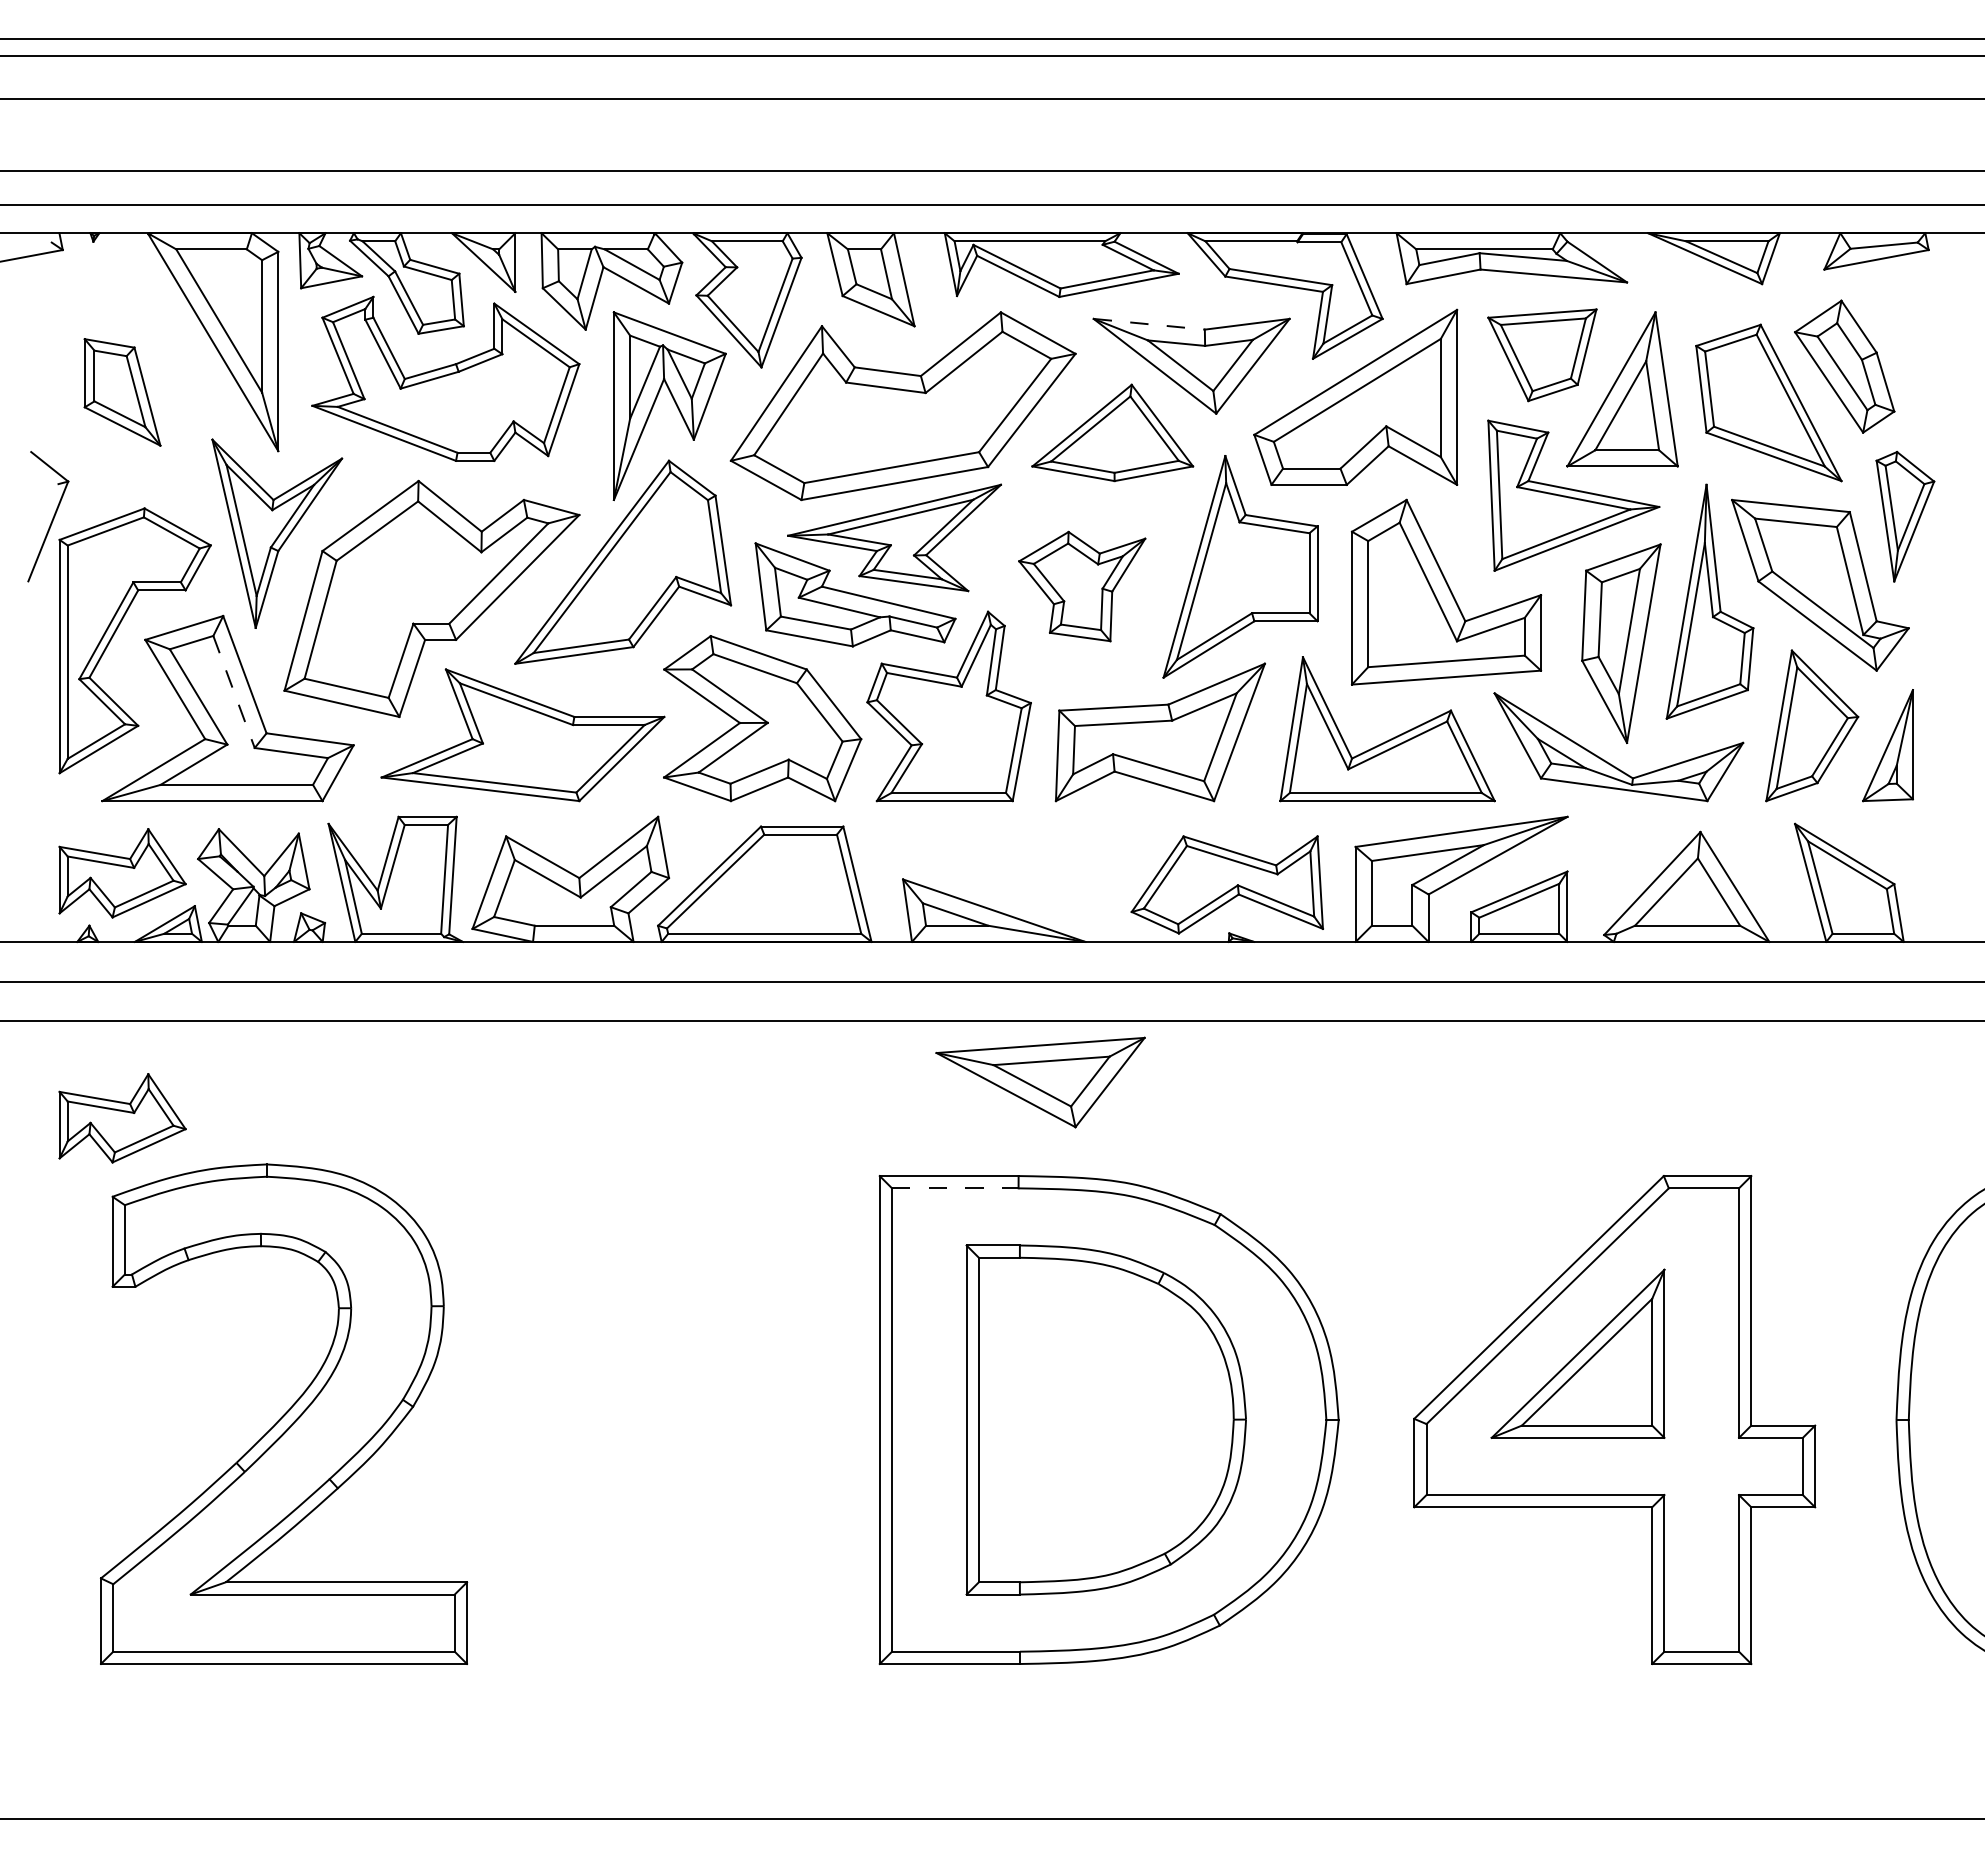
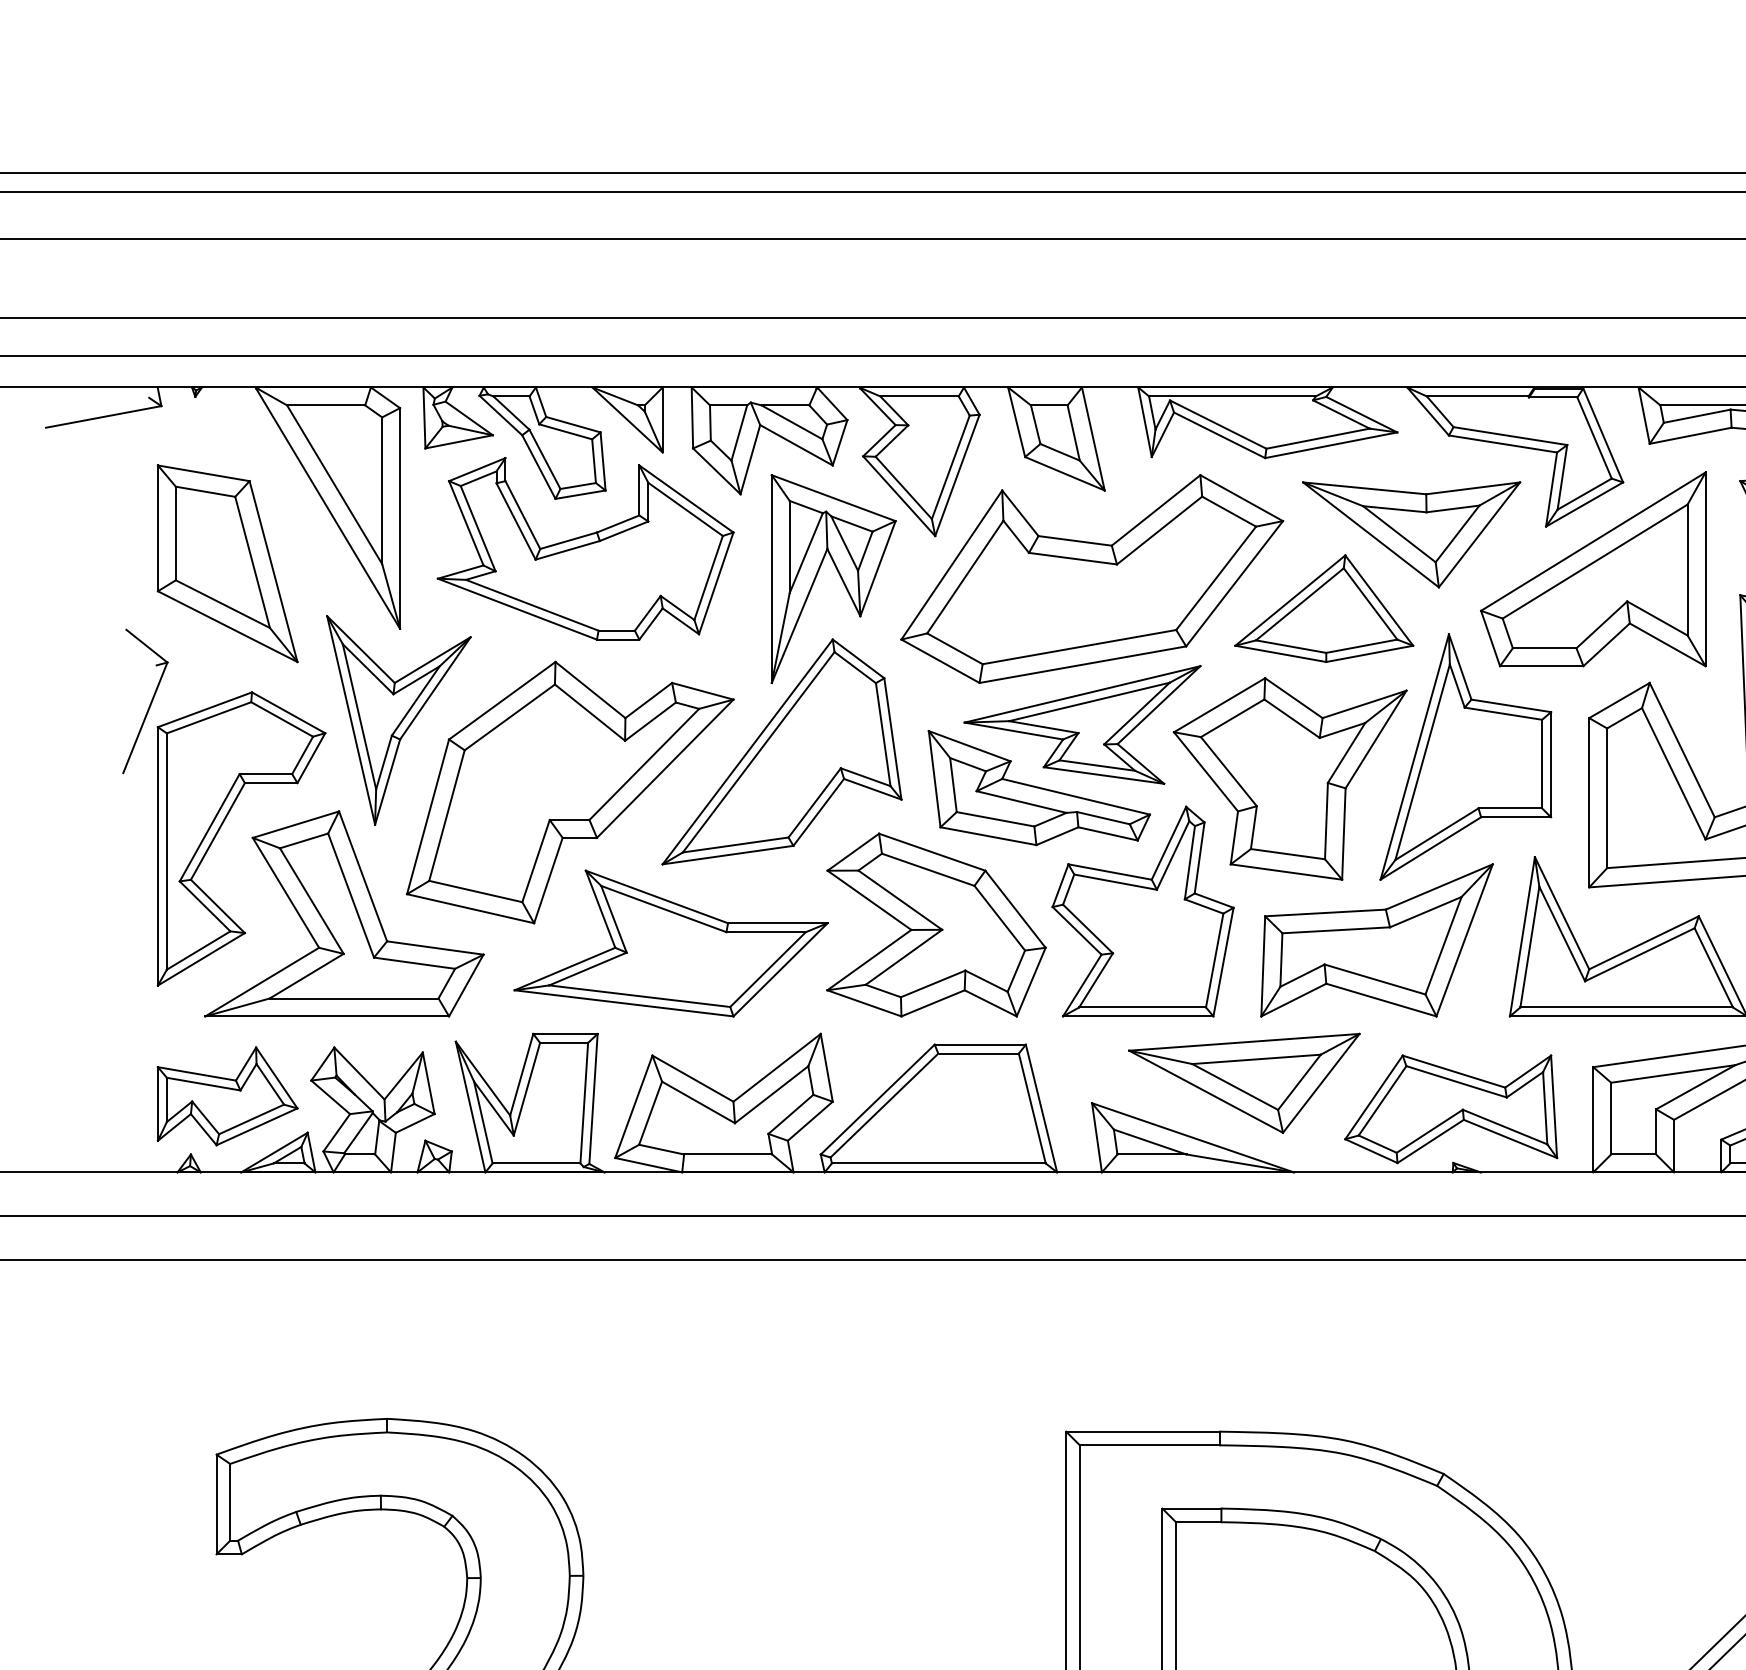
line: (1149, 324) -> (1364, 488), dashed -> solid
part: (122, 392) -> (227, 563), size x1.67
part: (1082, 586) -> (1290, 778), size x1.67
line: (234, 691) -> (351, 895), dashed -> solid
part: (1040, 1082) -> (1244, 1083), moved
part: (122, 1118) -> (227, 1367), removed
line: (955, 1188) -> (1150, 1445), dashed -> solid

